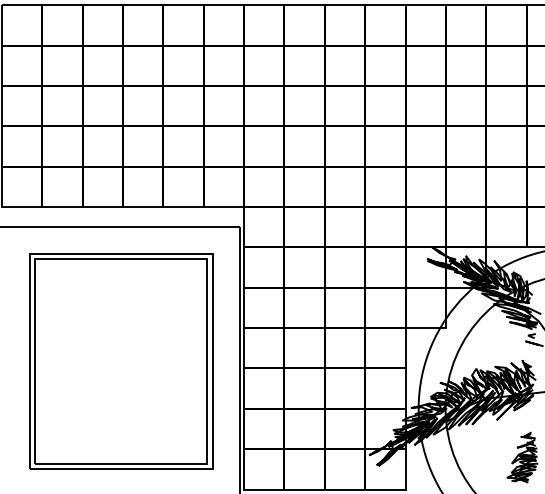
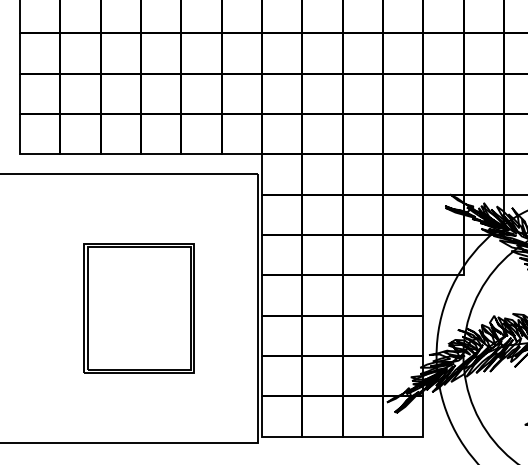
part: (121, 361) -> (139, 308), size x0.6

